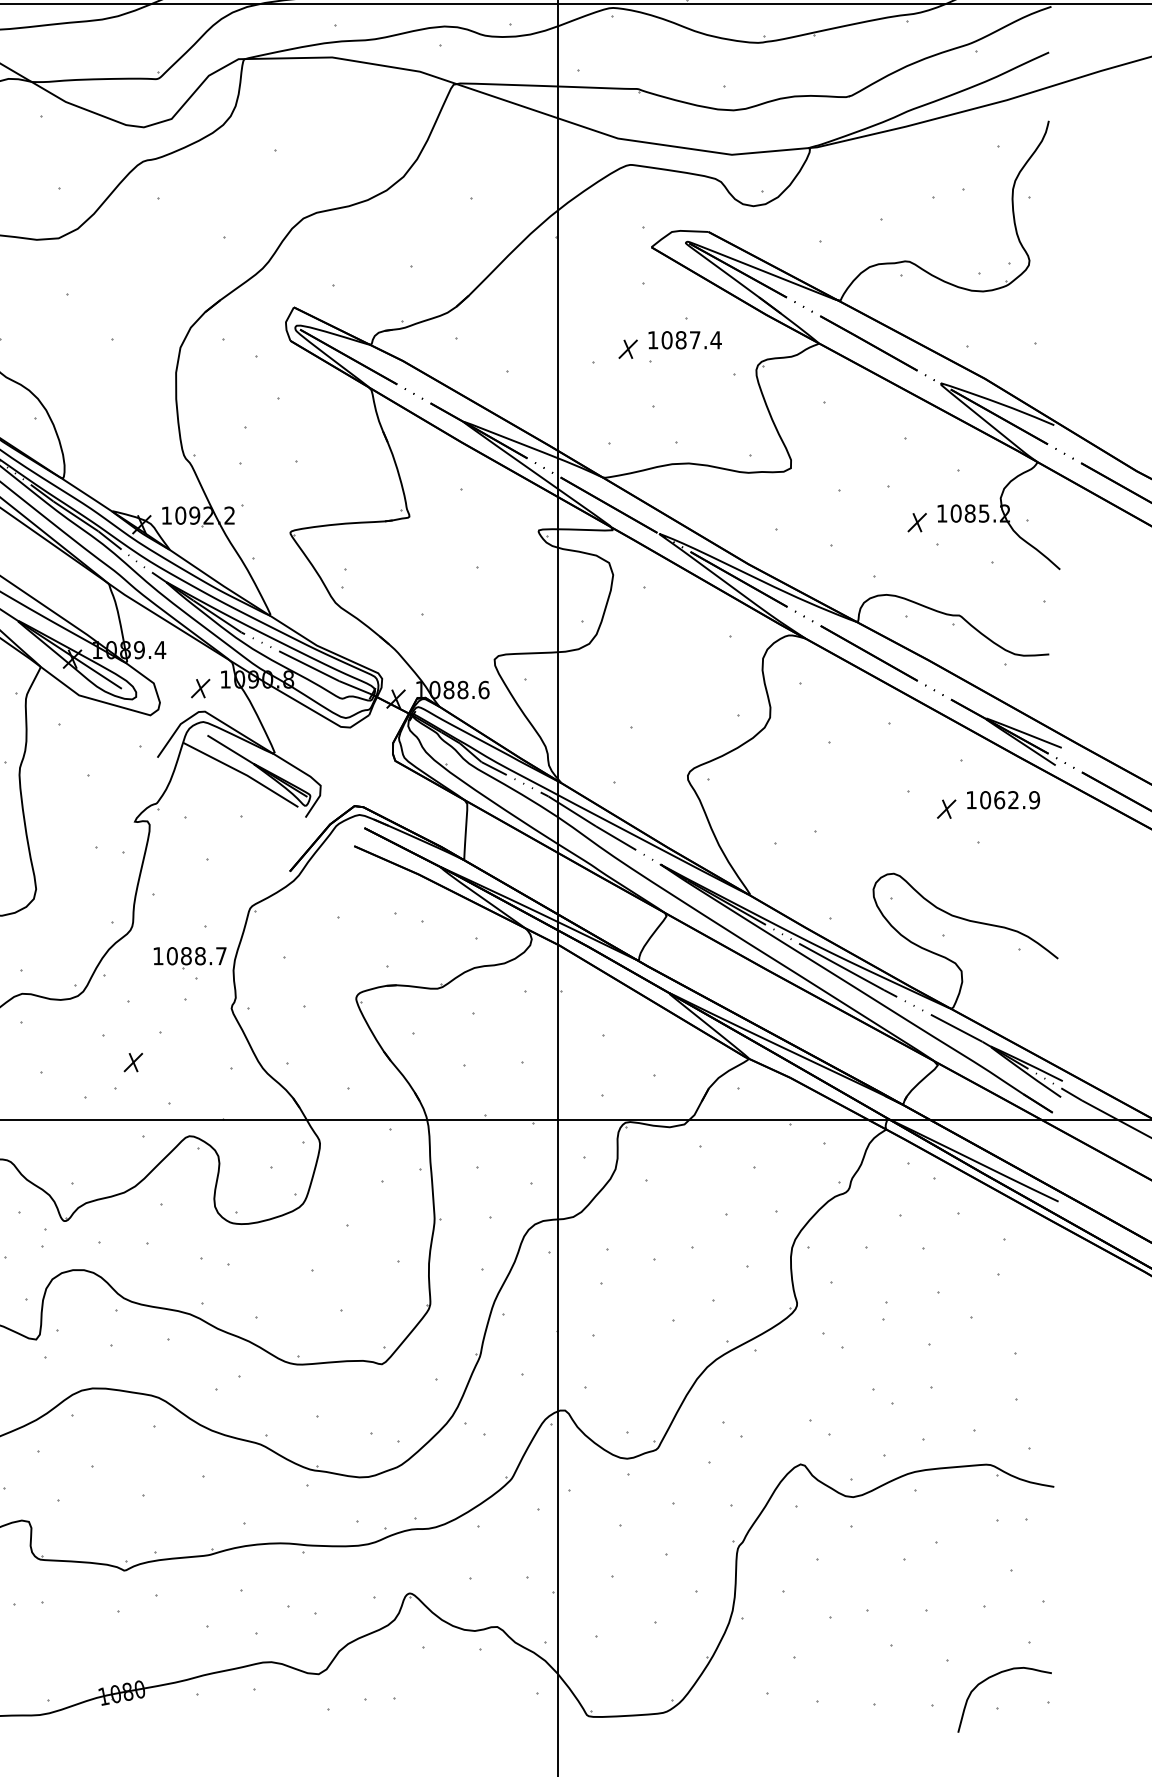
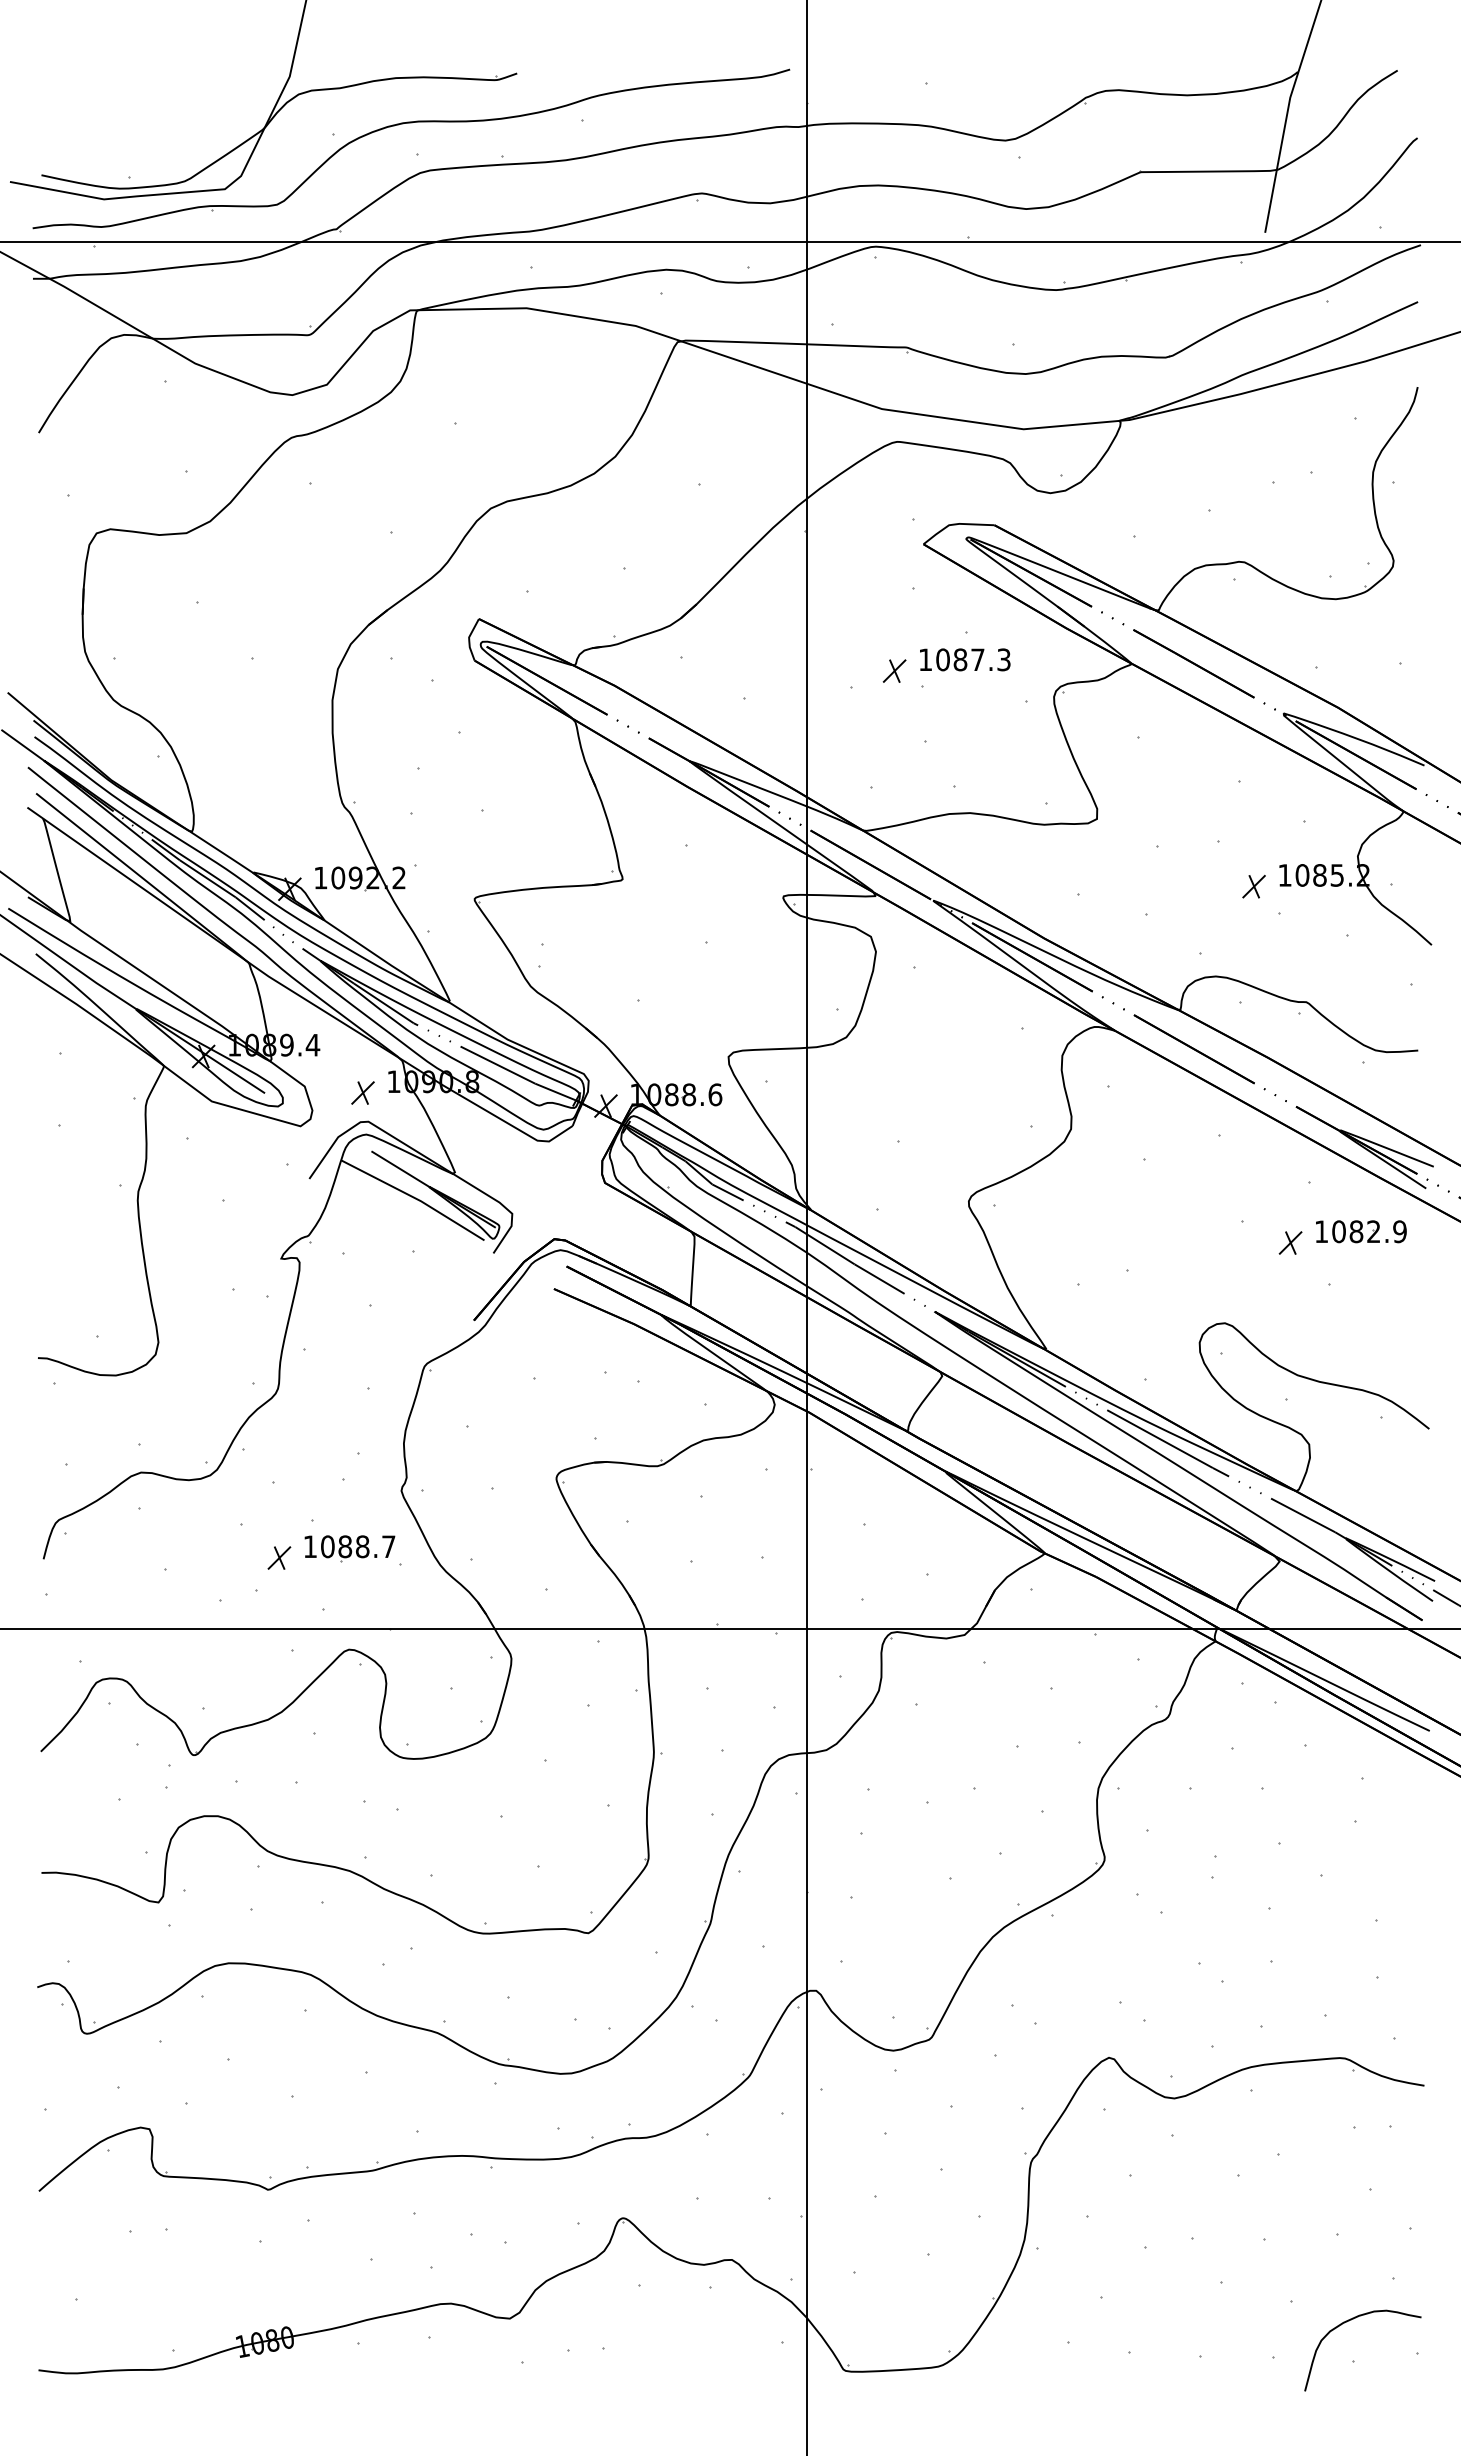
text: (715, 339) -> (1003, 659), 1087.4 -> 1087.3
text: (999, 799) -> (1356, 1231), 1062.9 -> 1082.9
part: (189, 957) -> (349, 1548), moved

